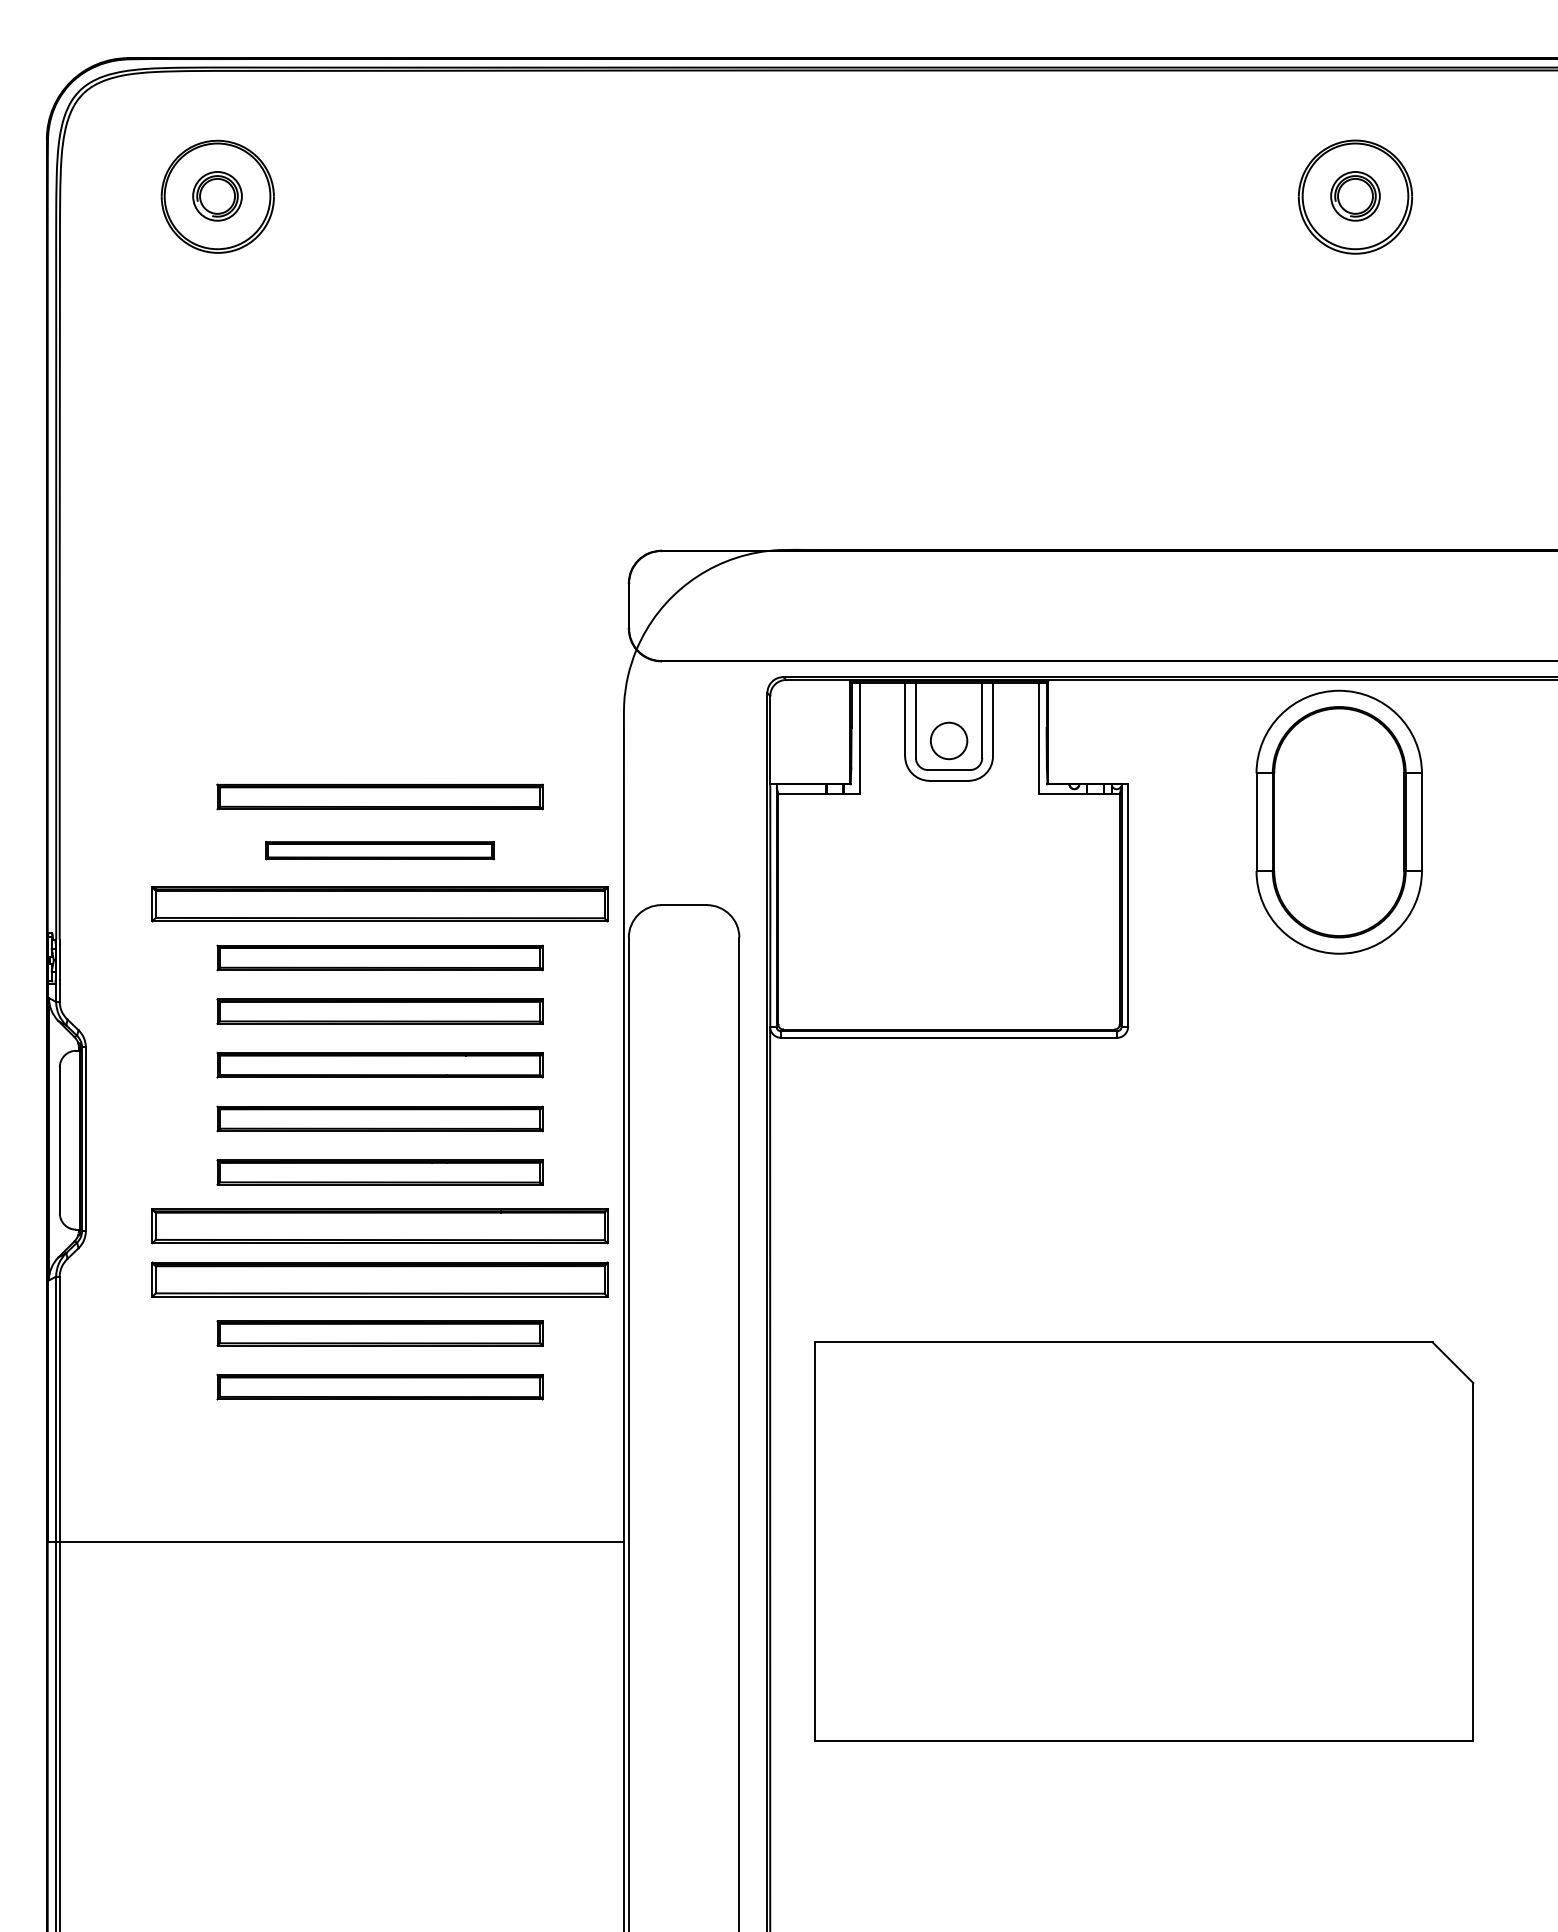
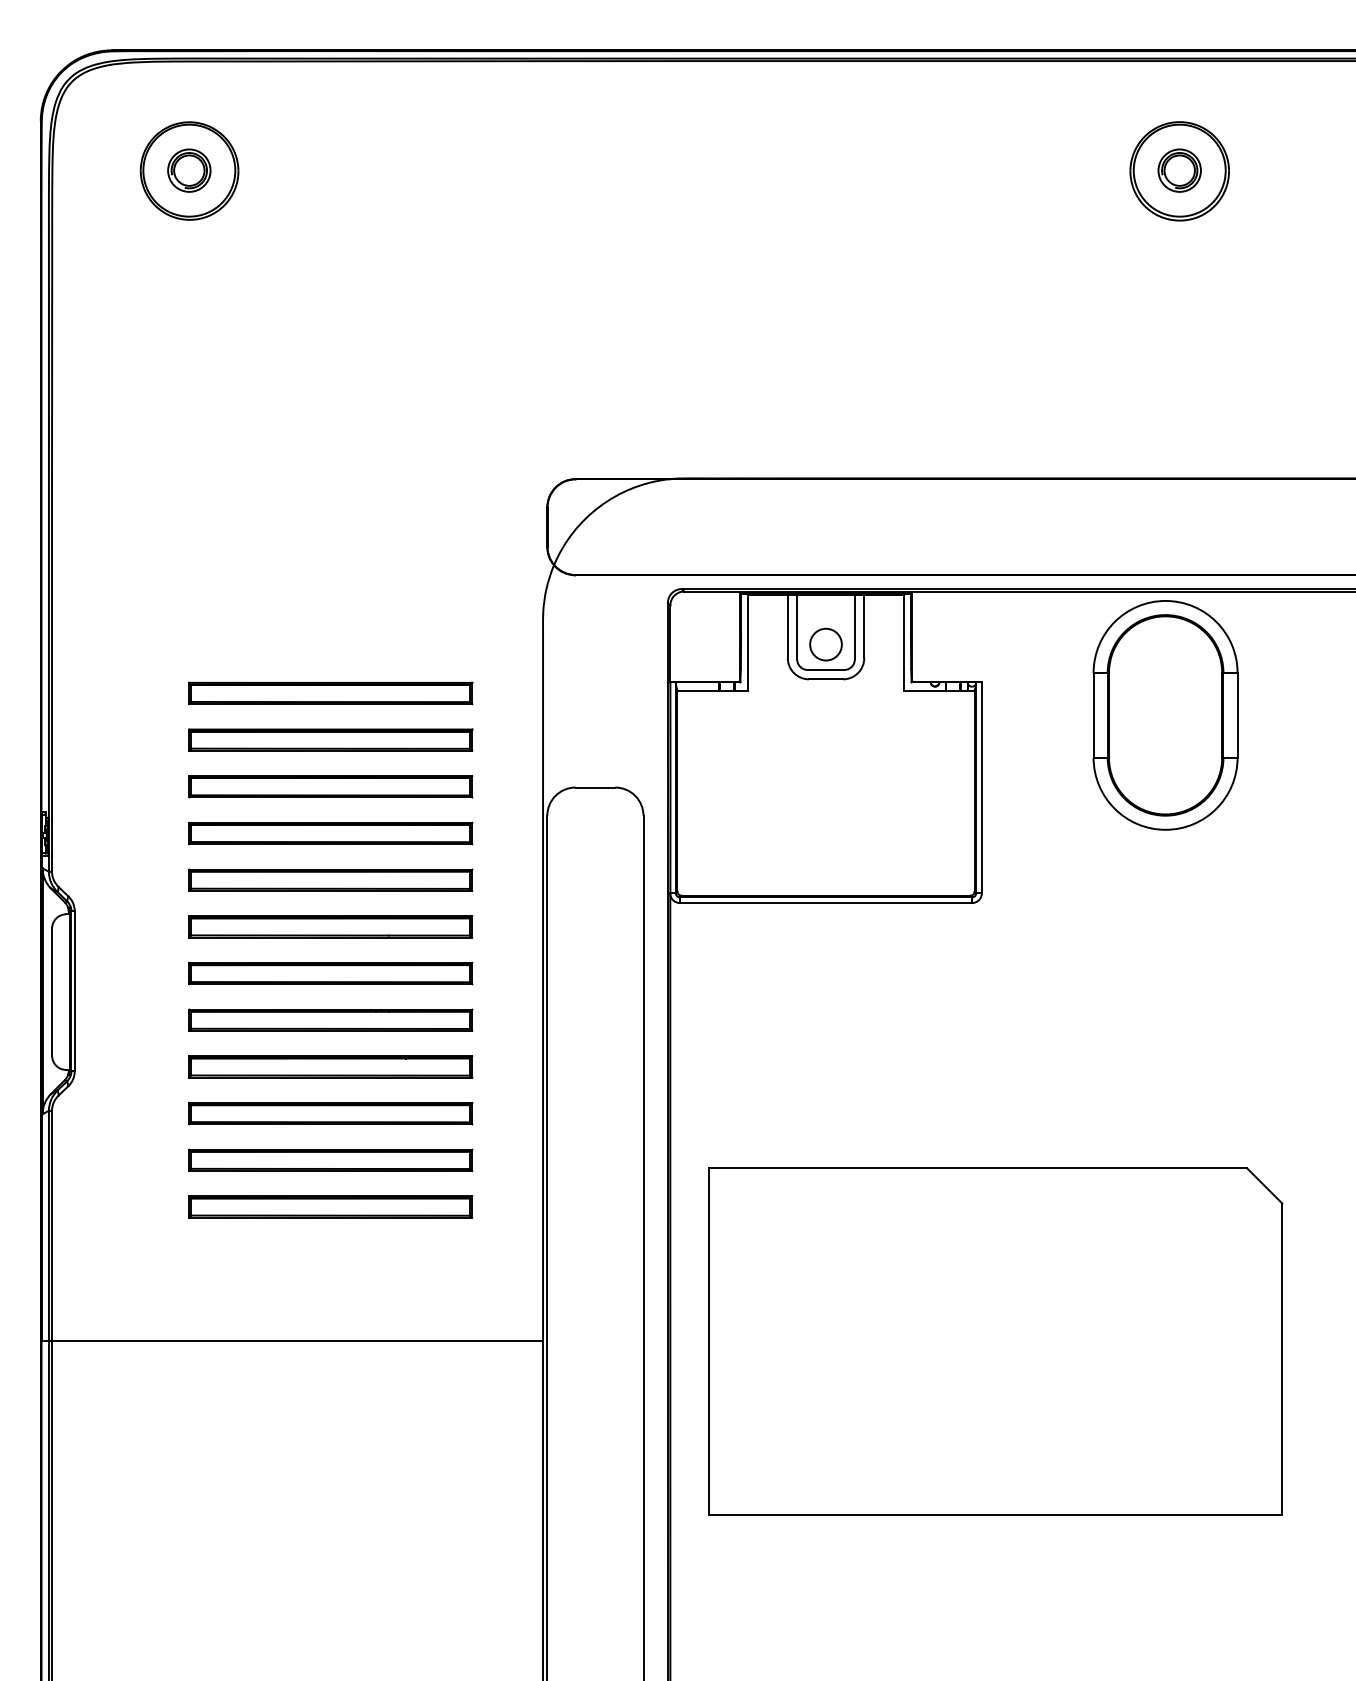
part: (379, 849) -> (330, 739), size x1.43
part: (379, 903) -> (330, 786), size x0.71
part: (379, 1225) -> (330, 1066), size x0.71
part: (379, 1279) -> (330, 1113), size x0.71

